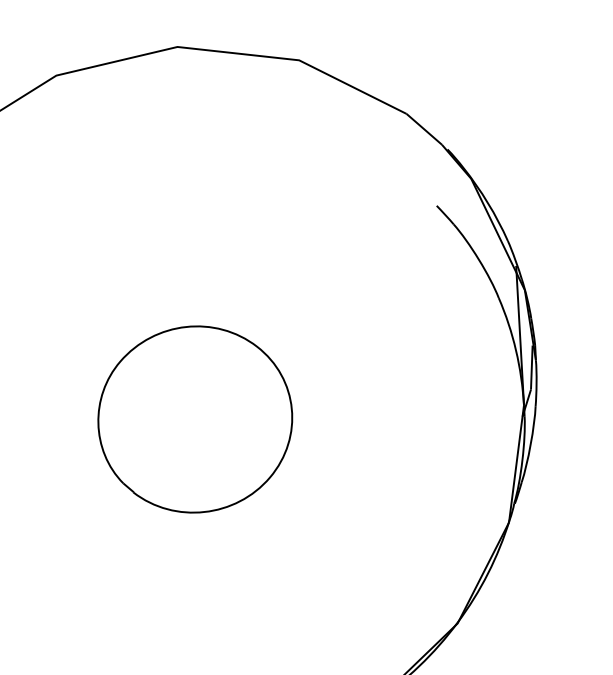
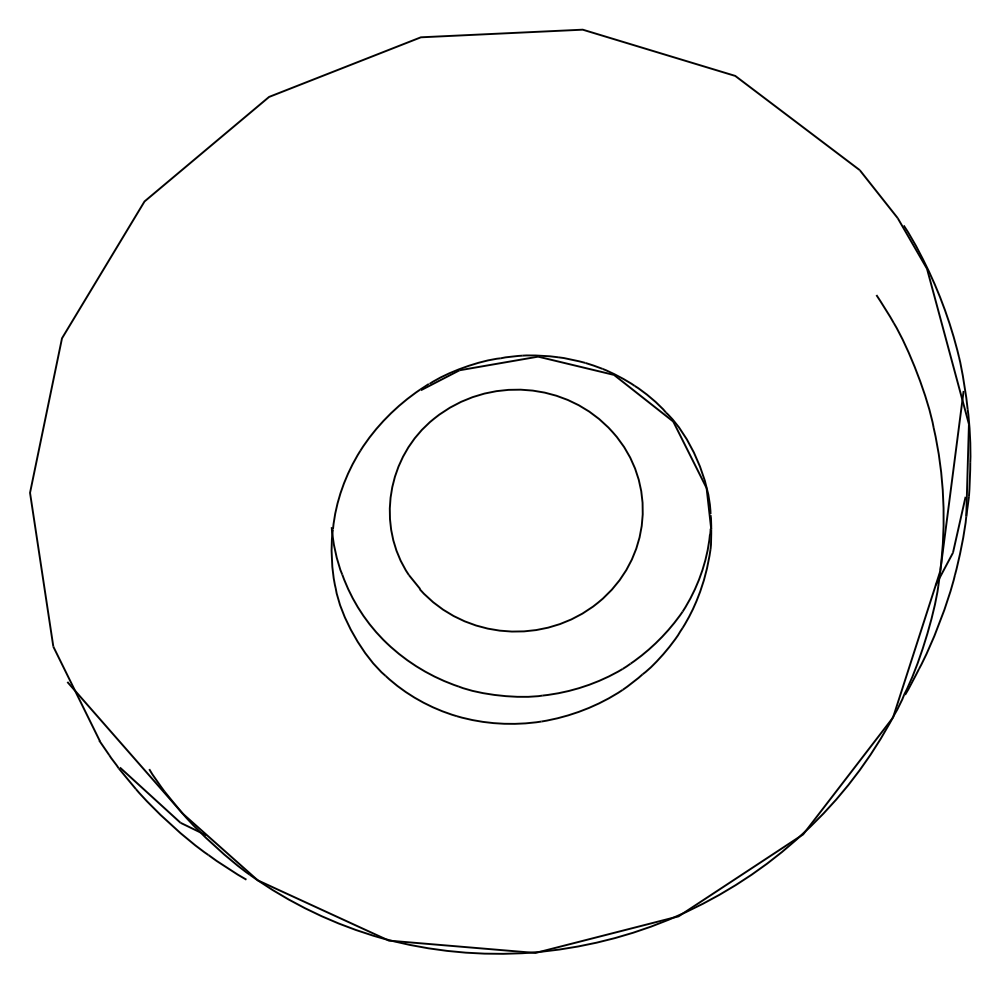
part: (203, 440) -> (521, 539), added

